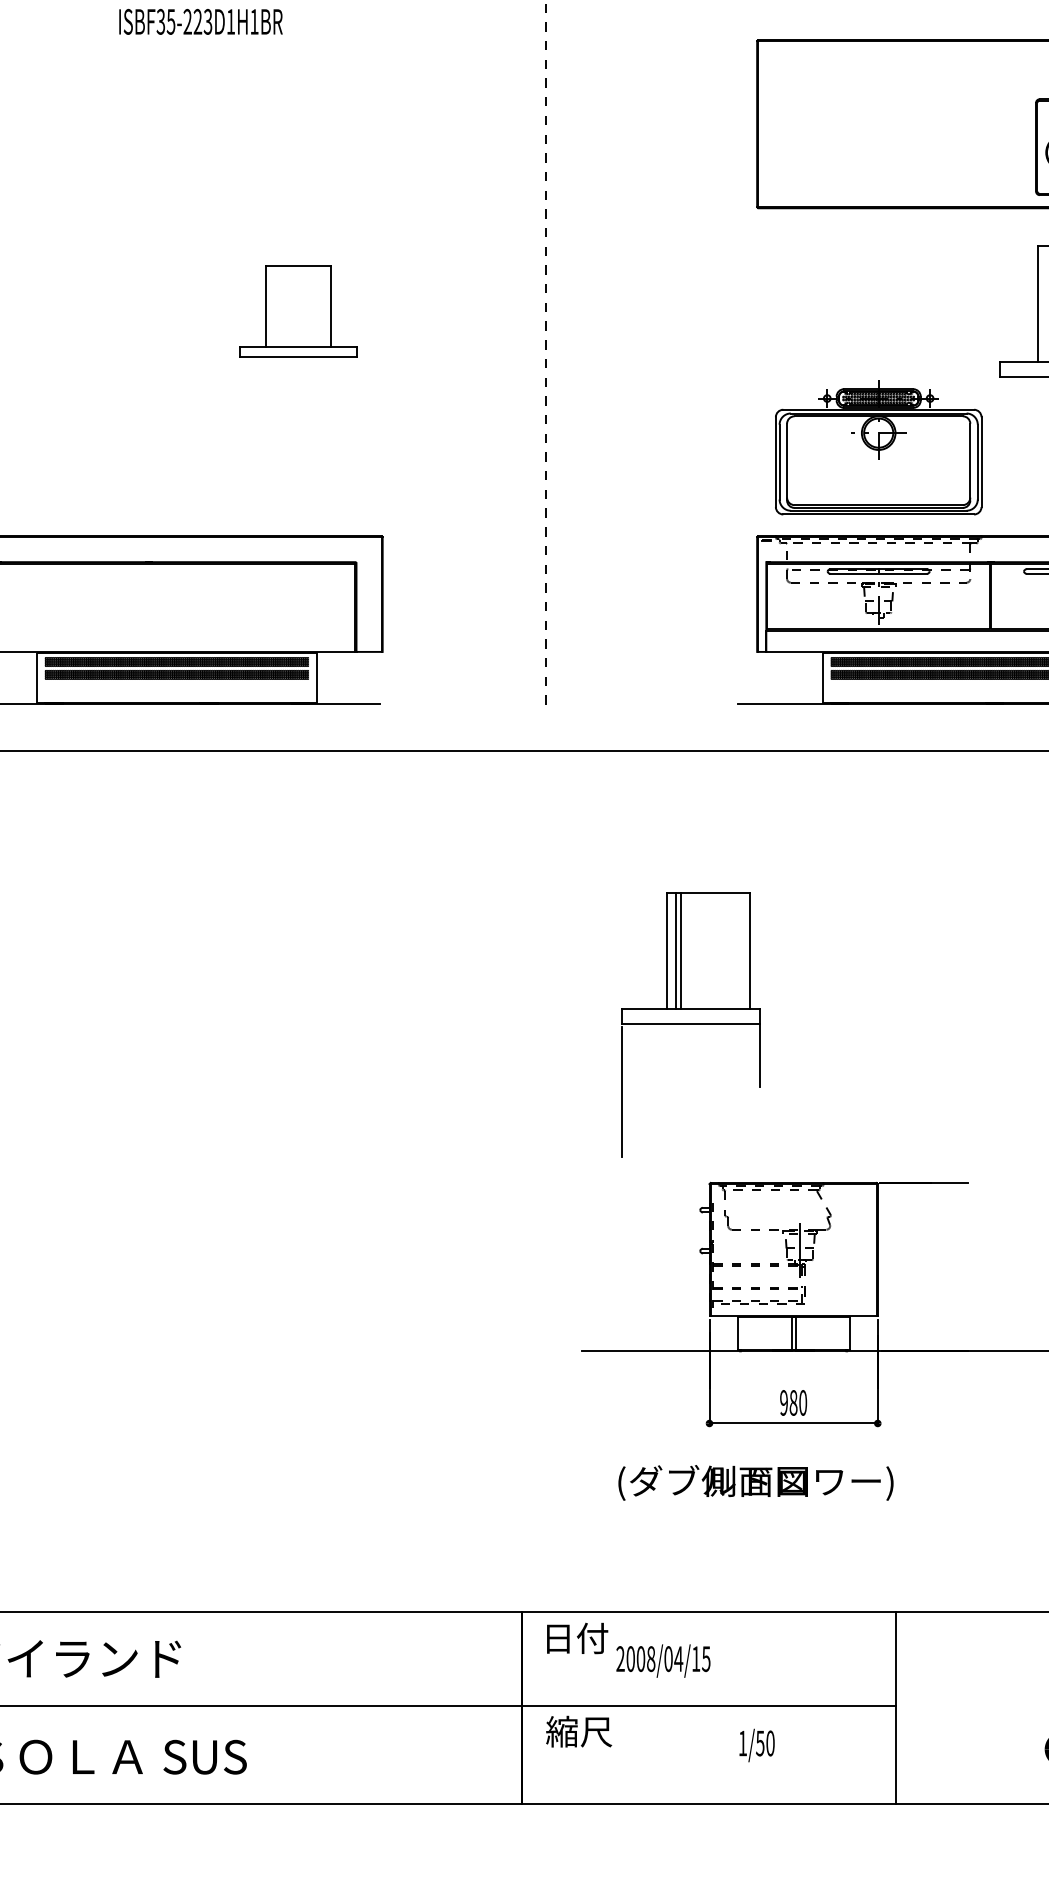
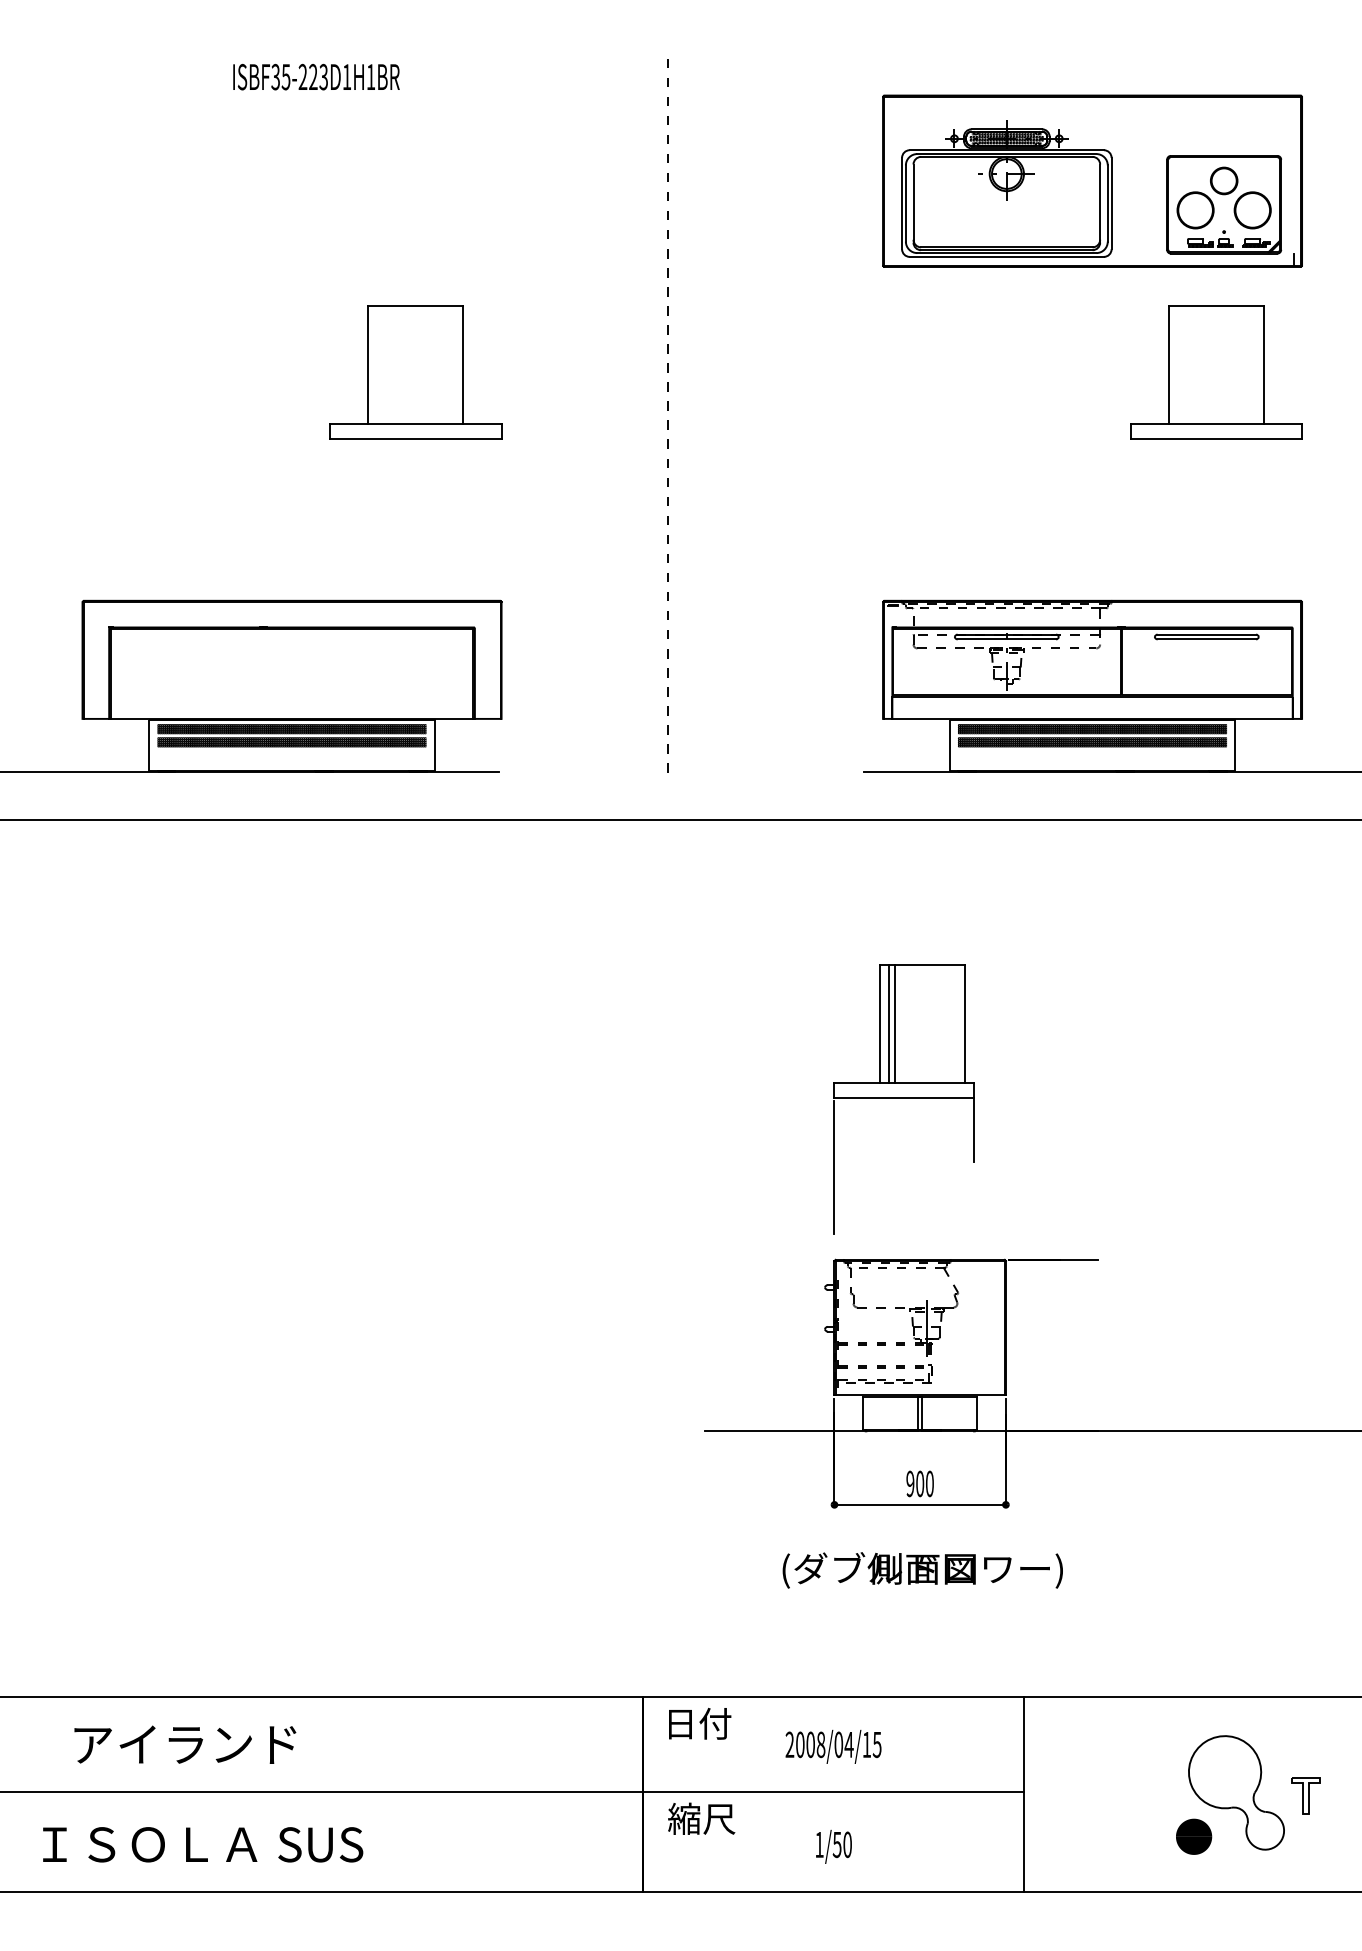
part: (298, 311) -> (415, 372), size x1.43
part: (878, 447) -> (1006, 188), moved
part: (689, 1025) -> (903, 1099), moved
text: (793, 1402) -> (920, 1483), 980 -> 900
text: (755, 1483) -> (922, 1570), moved
text: (663, 1660) -> (833, 1746), moved
text: (756, 1745) -> (833, 1846), moved

